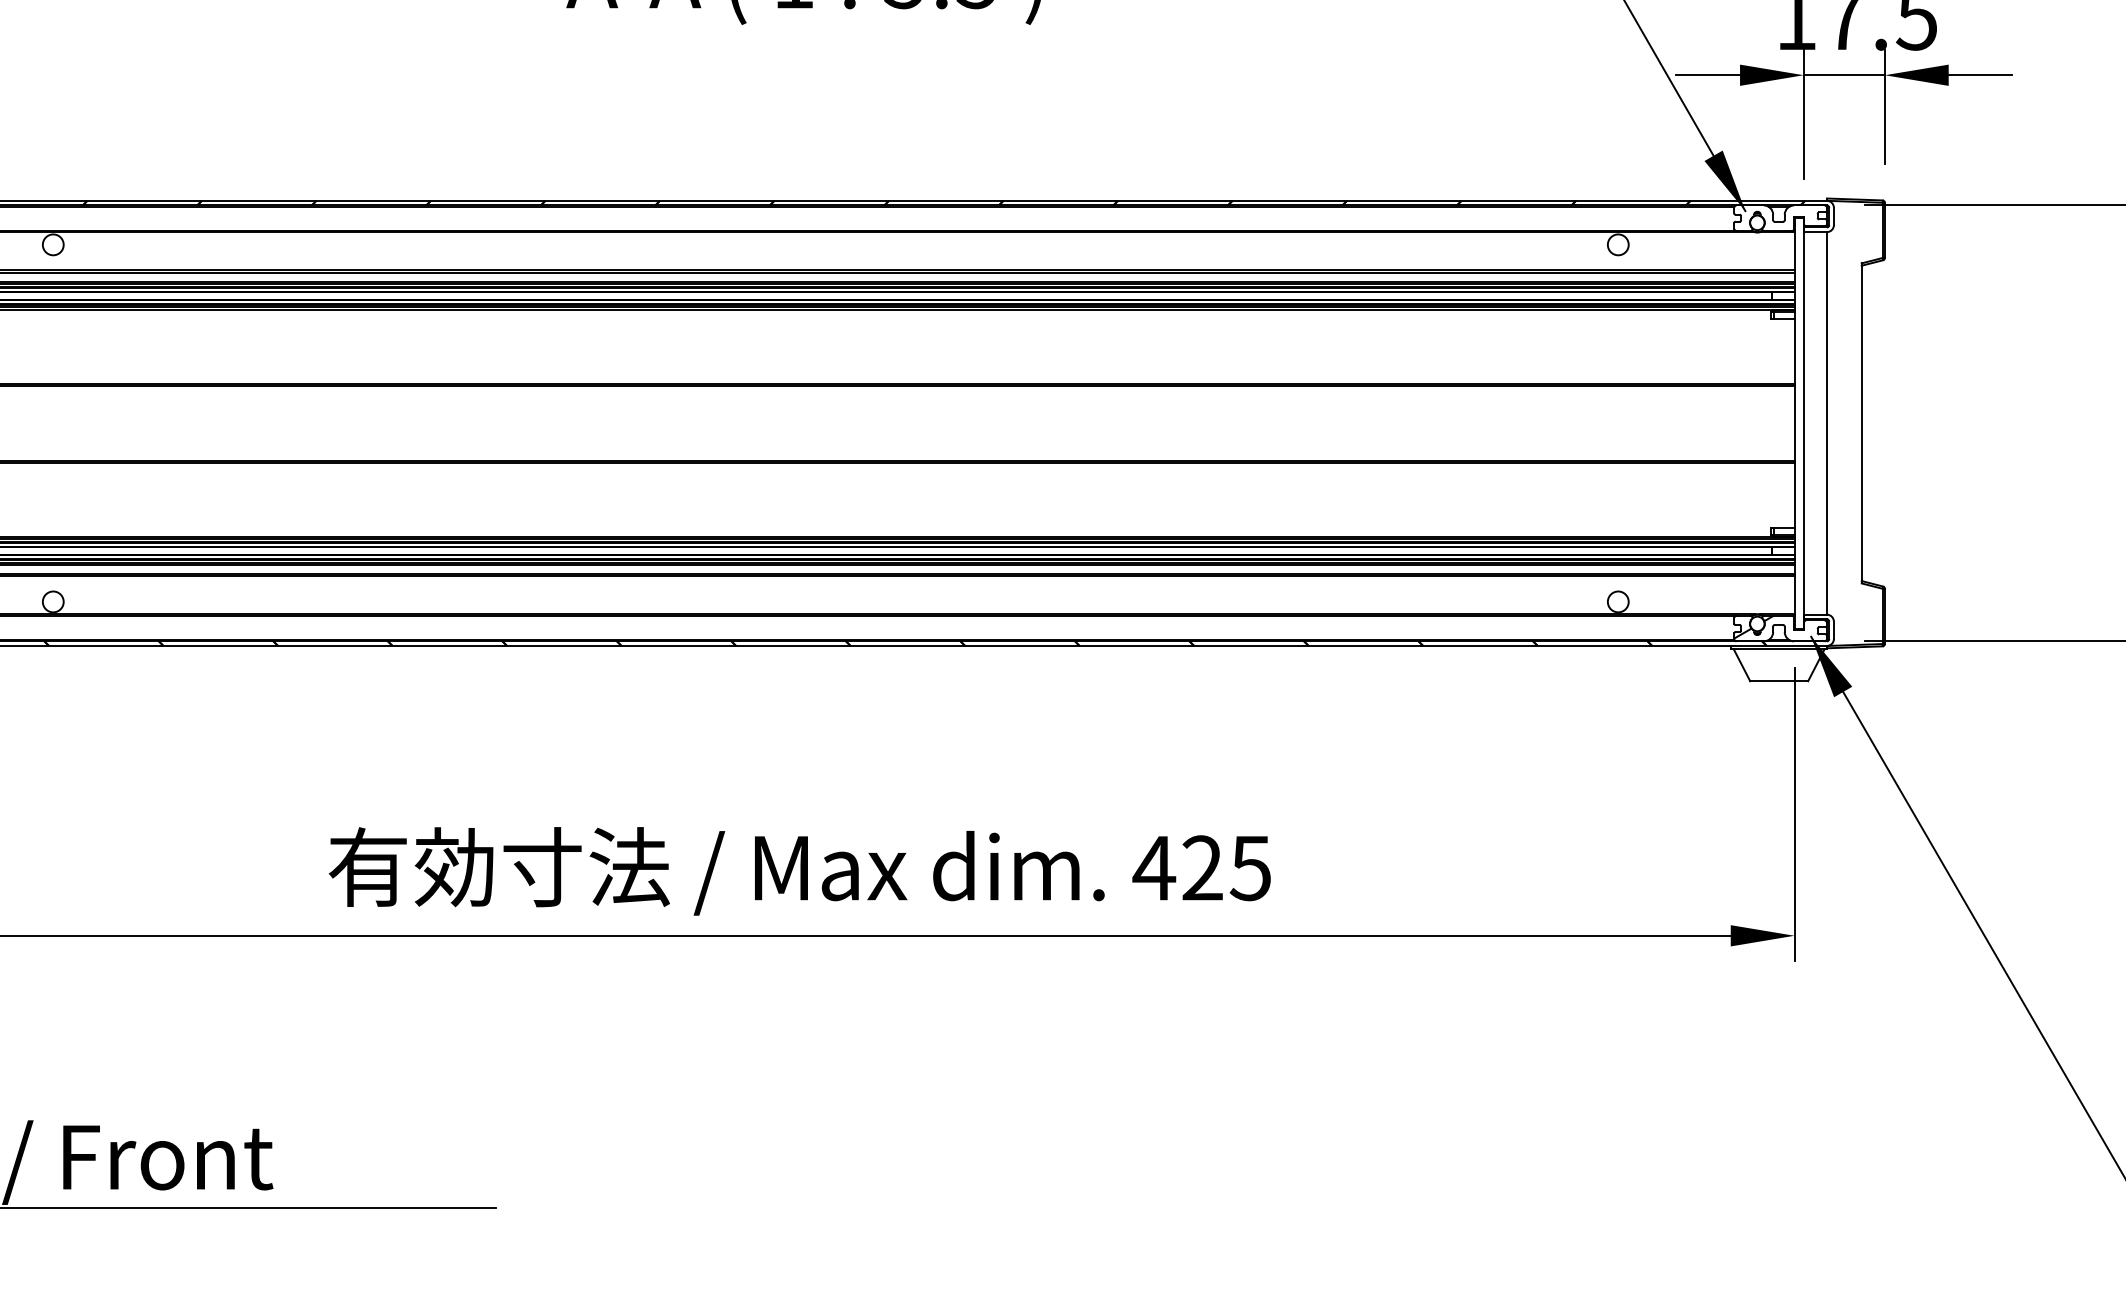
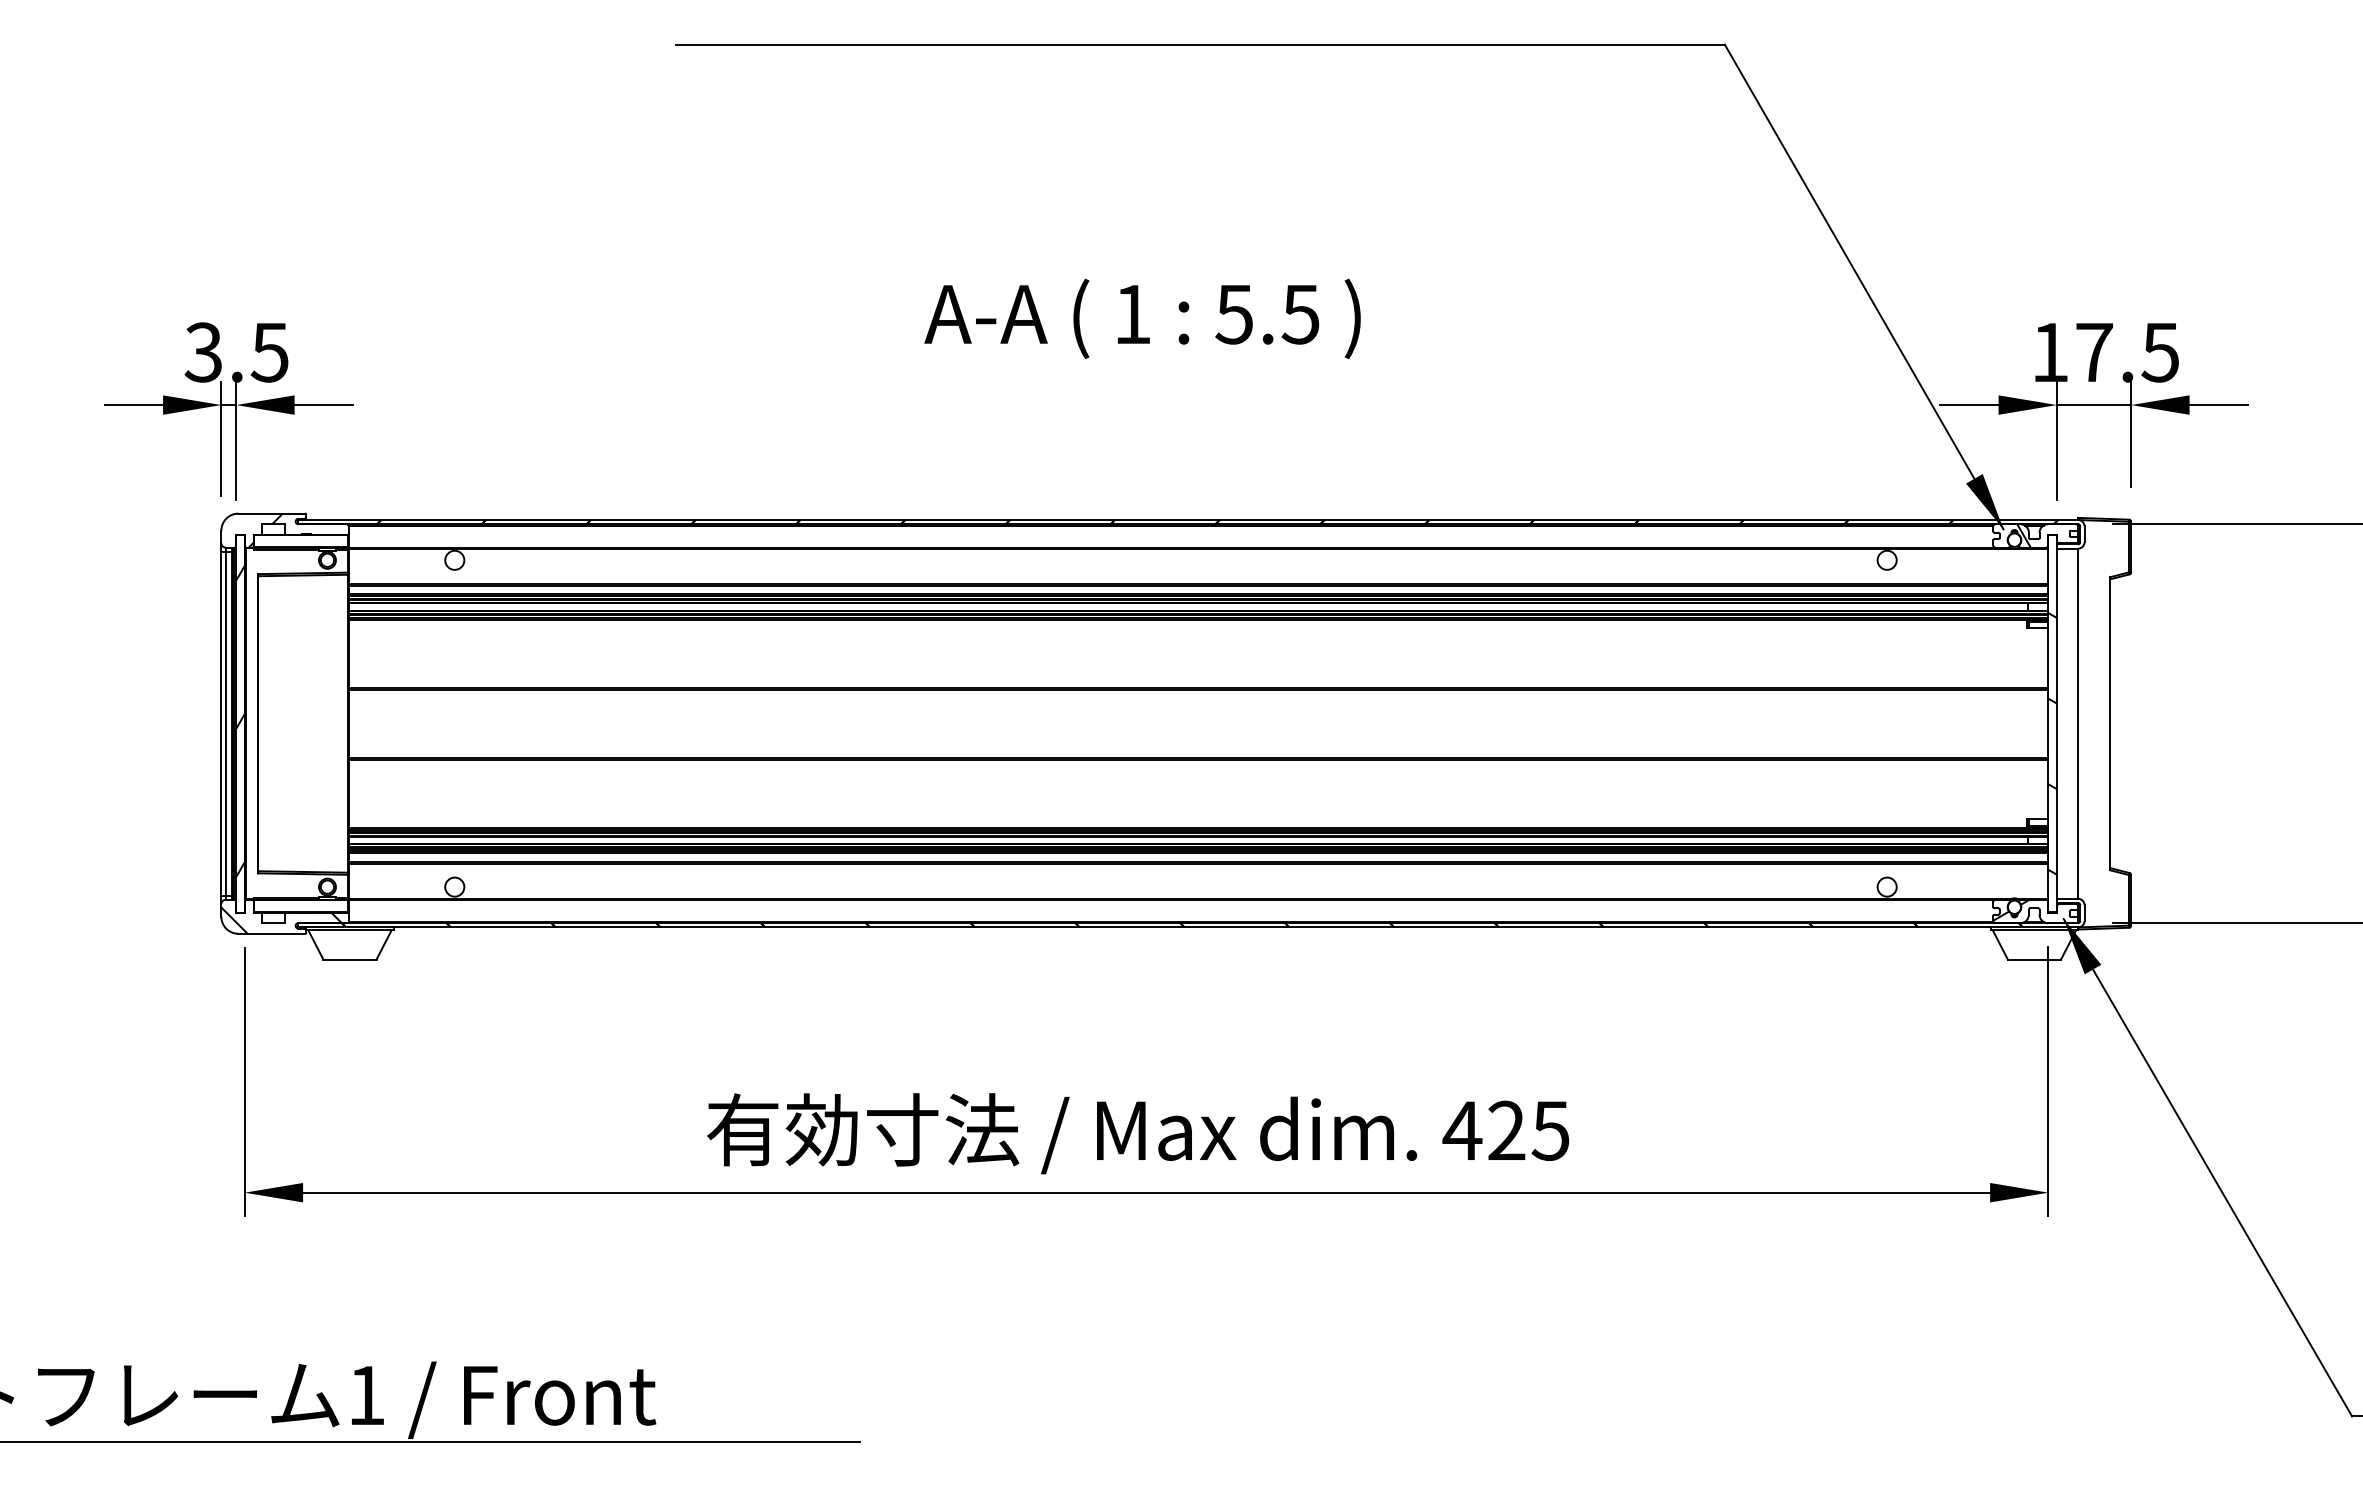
hatch: (1767, 217) -> (2023, 535), added
hatch: (1798, 445) -> (2052, 743), added

